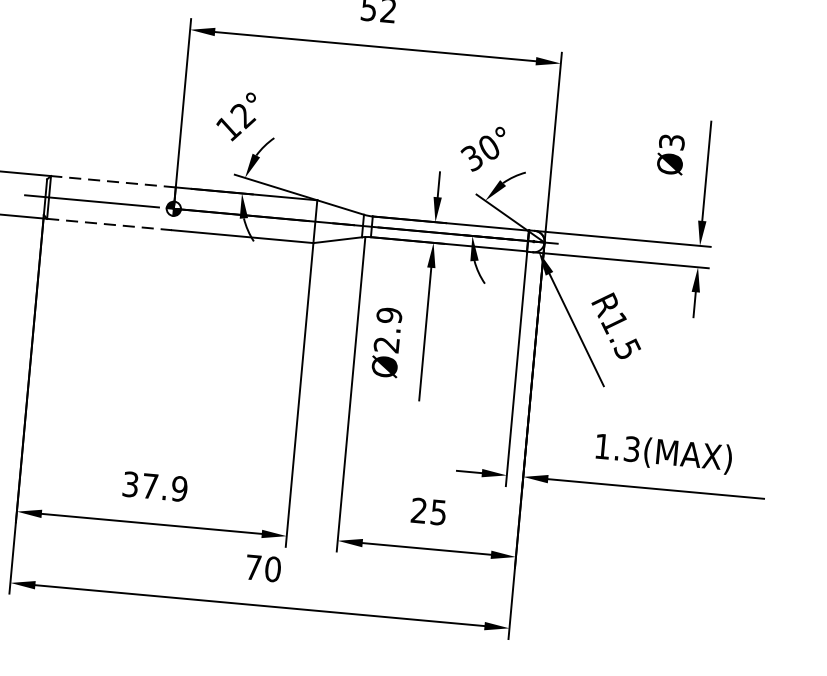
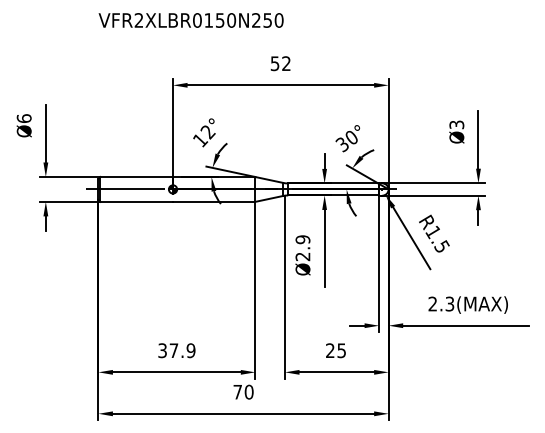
line: (112, 182) -> (136, 177), dashed -> solid
line: (110, 223) -> (137, 201), dashed -> solid
text: (602, 445) -> (432, 303), 1.3(MAX) -> 2.3(MAX)

